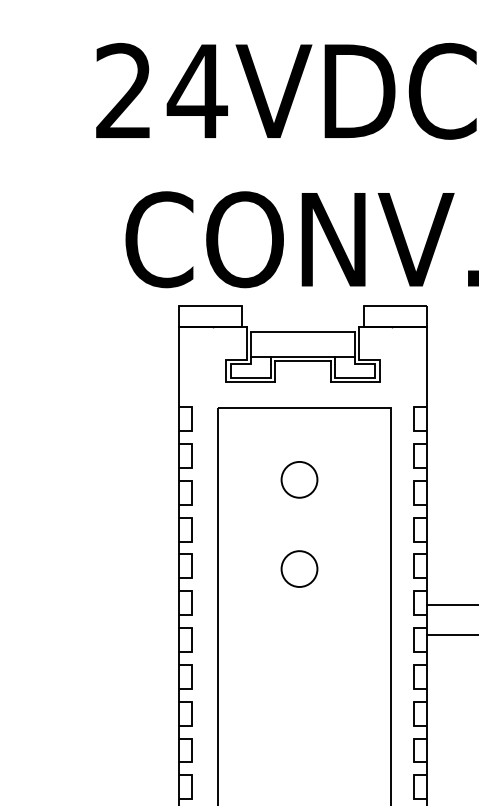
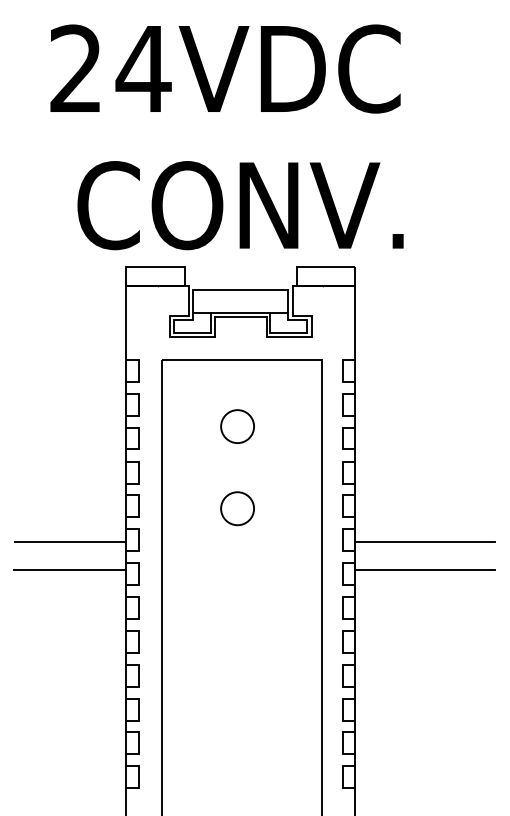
line: (117, 604) -> (70, 541), added
line: (117, 635) -> (70, 569), added

